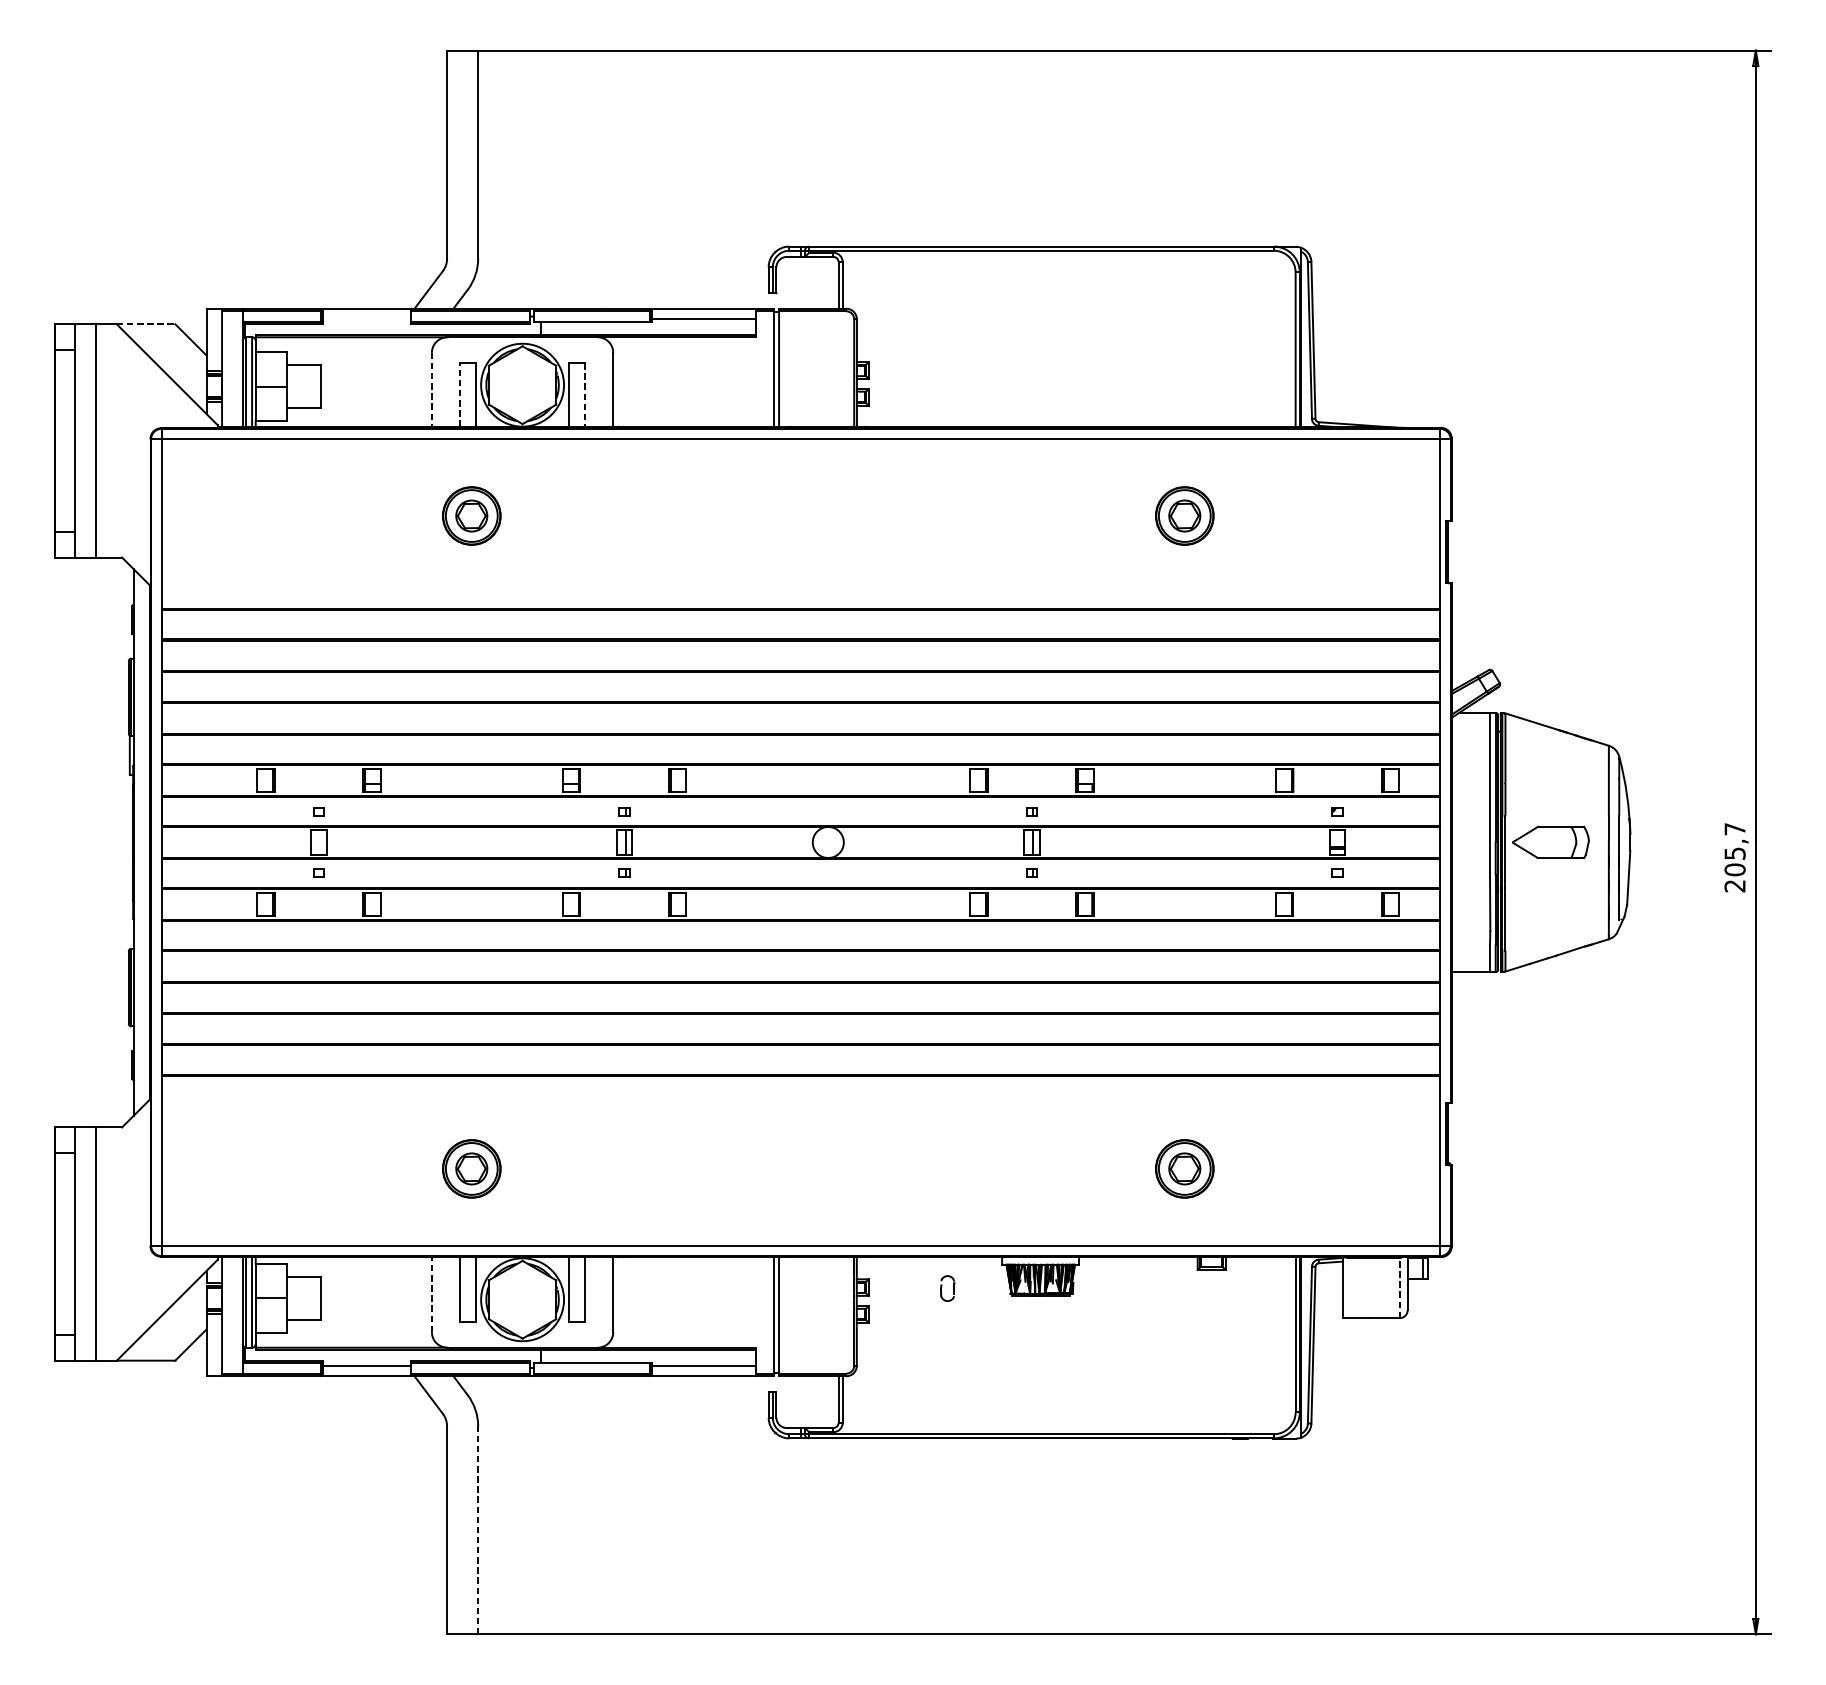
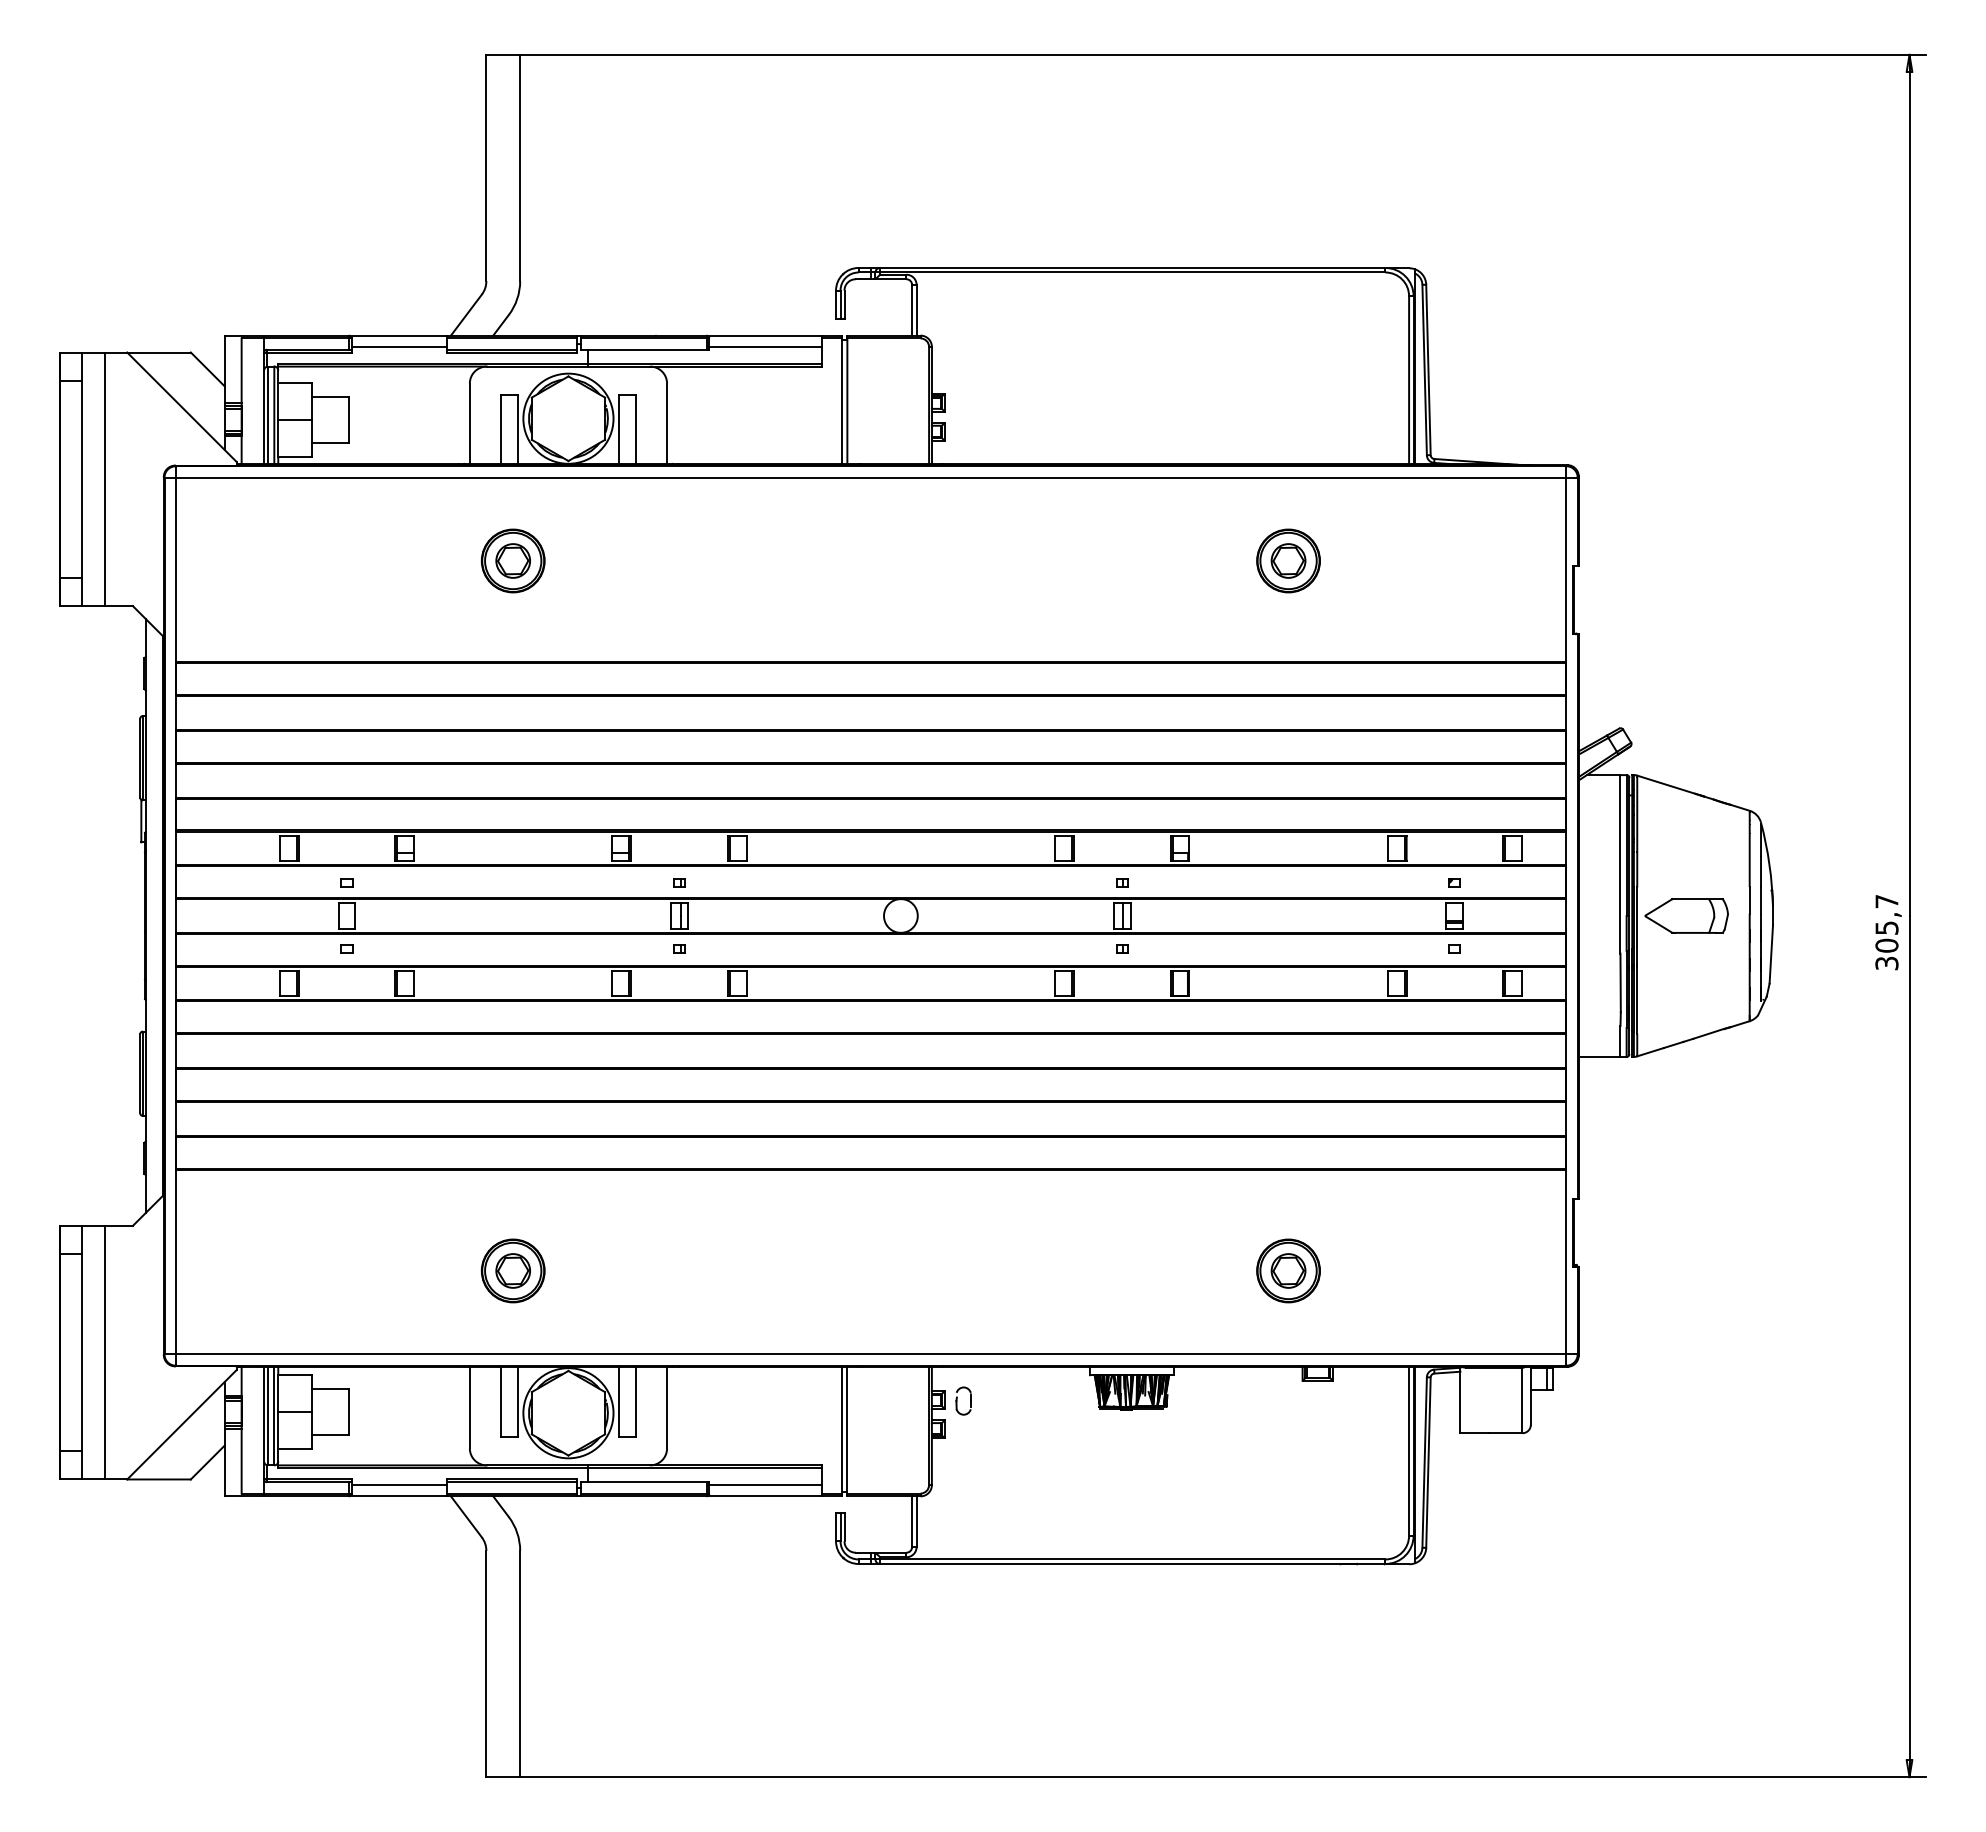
line: (367, 318) -> (399, 346), added
line: (146, 324) -> (159, 352), dashed -> solid
line: (431, 390) -> (469, 424), dashed -> solid
line: (460, 395) -> (500, 429), dashed -> solid
line: (585, 395) -> (636, 429), dashed -> solid
text: (1734, 886) -> (1886, 963), 205,7 -> 305,7
part: (947, 1288) -> (963, 1400), moved
line: (1399, 1288) -> (1522, 1400), dashed -> solid
line: (431, 1294) -> (469, 1407), dashed -> solid
line: (478, 1529) -> (520, 1663), dashed -> solid

